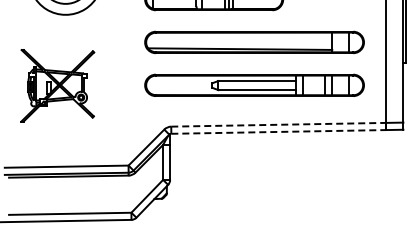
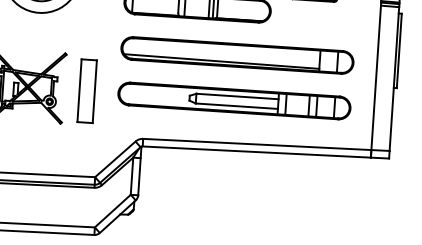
part: (115, 85) -> (86, 91), added
line: (279, 124) -> (258, 144), dashed -> solid
line: (279, 131) -> (257, 151), dashed -> solid

